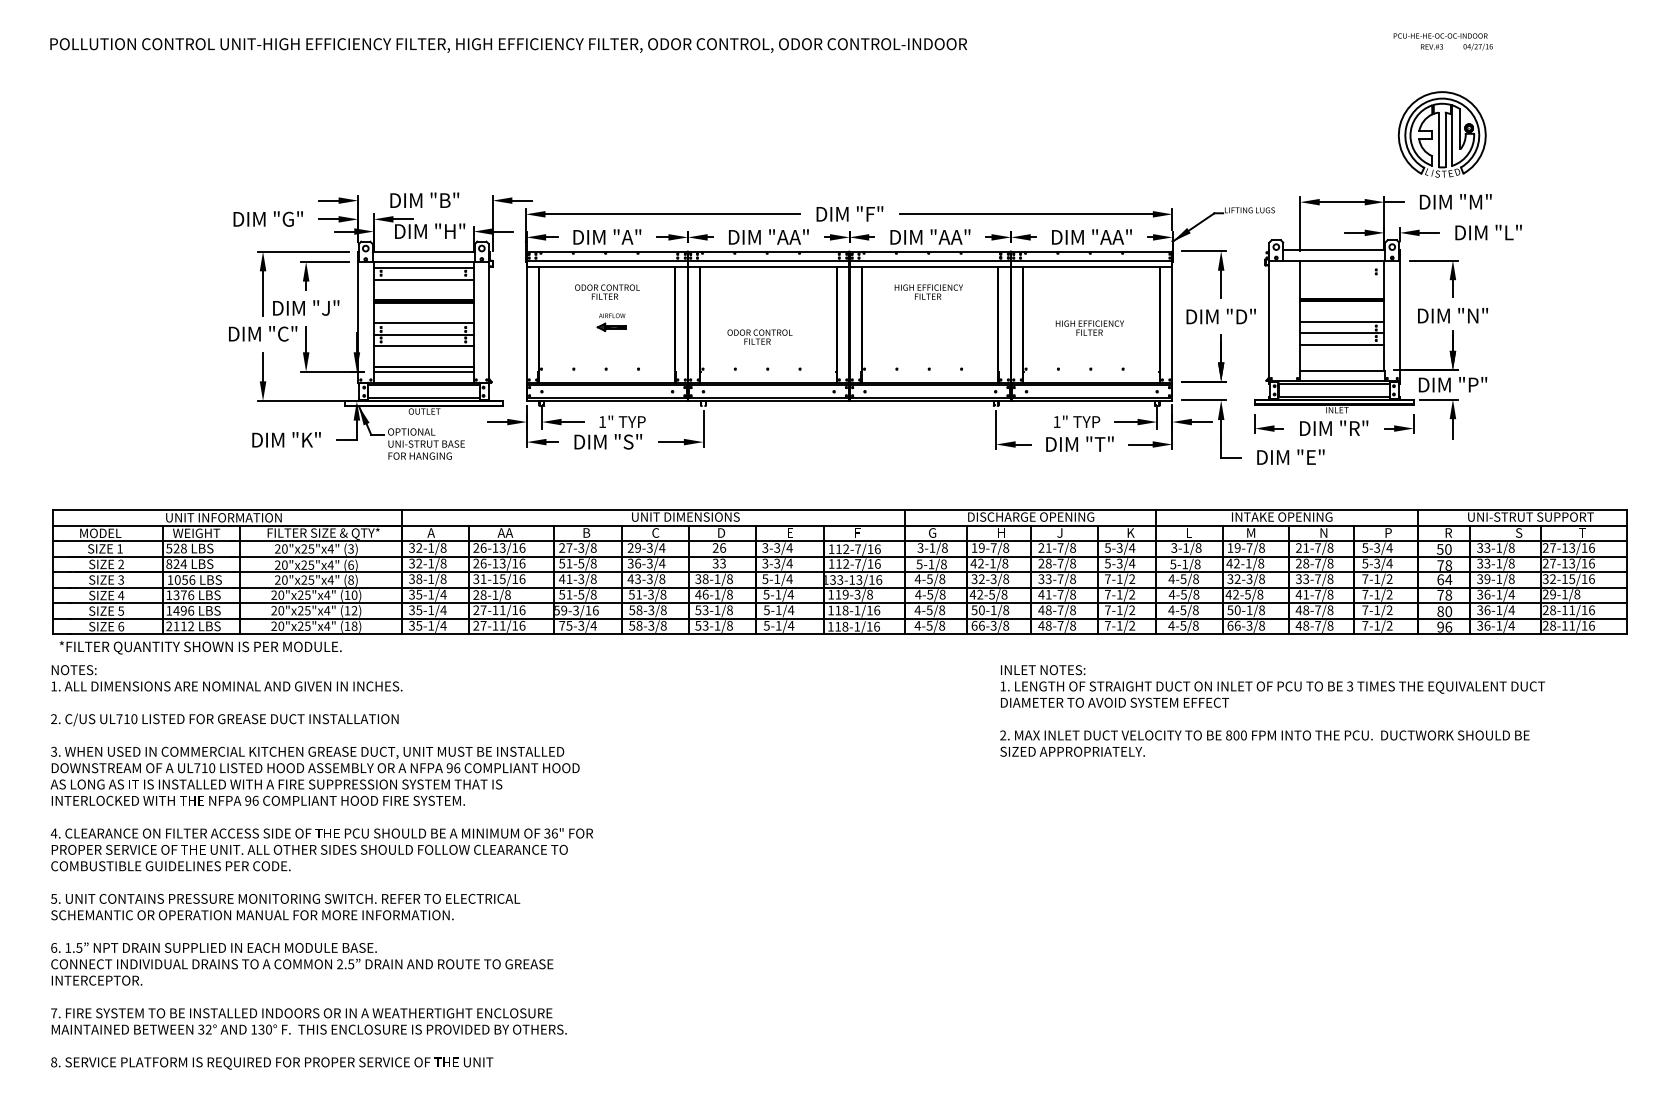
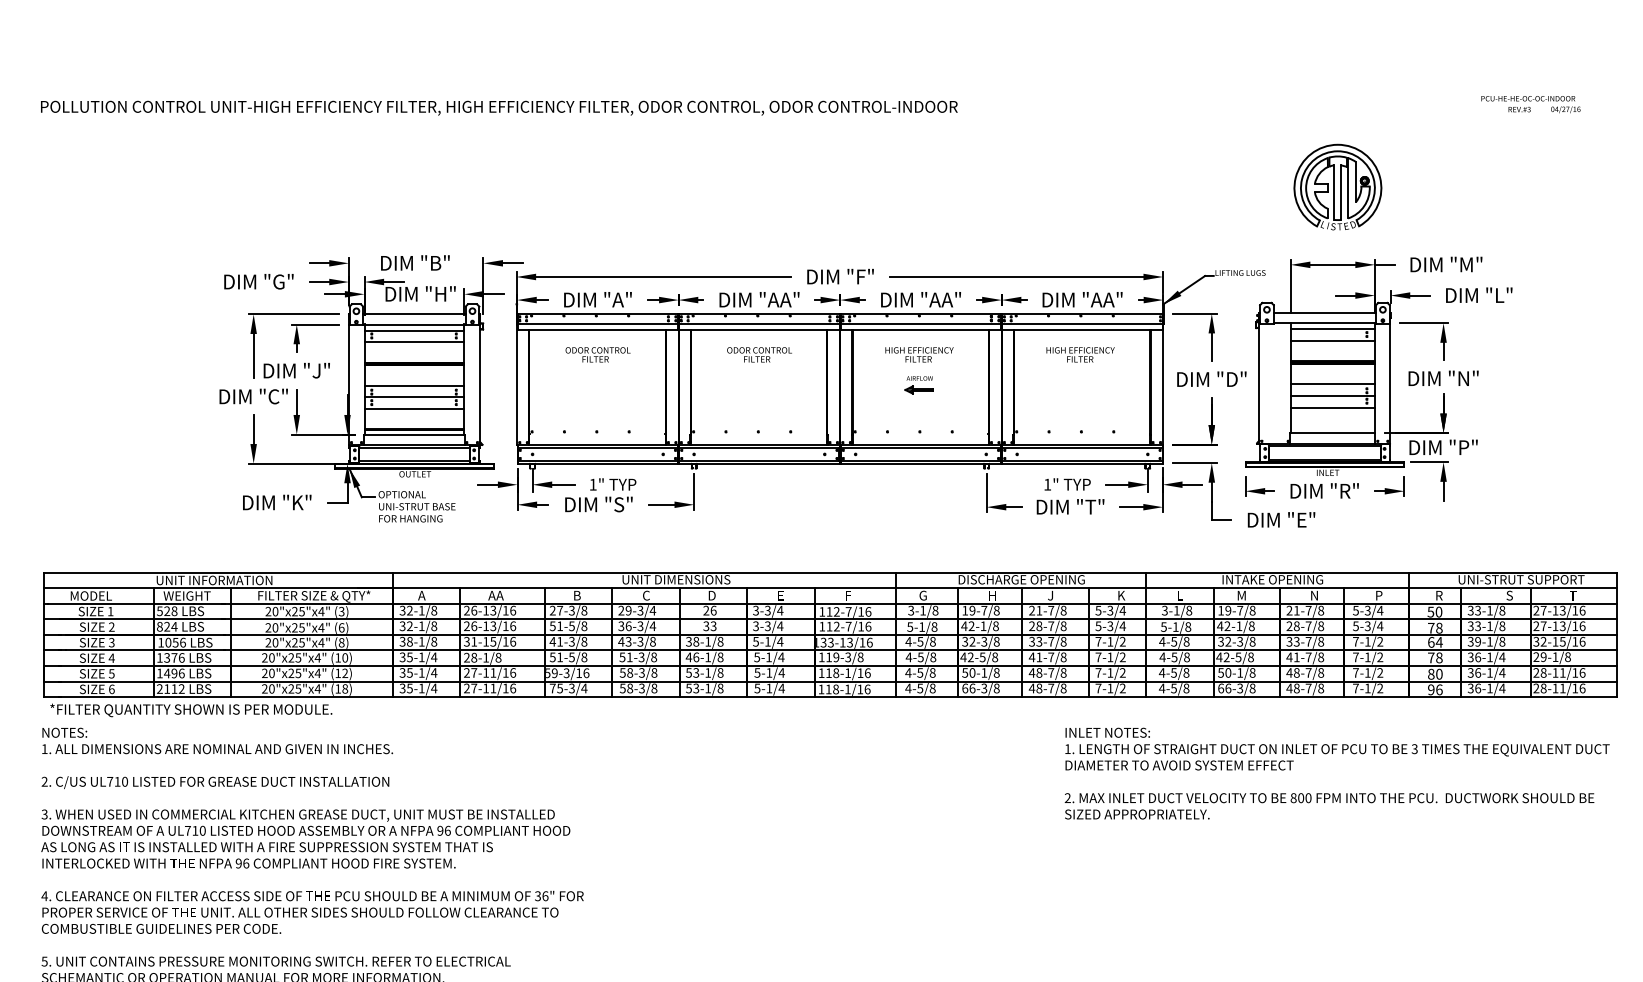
text: (1442, 41) -> (1530, 104), moved
part: (1441, 134) -> (1337, 187), moved
line: (1342, 266) -> (1333, 329), added
line: (1342, 278) -> (1333, 341), added
part: (611, 322) -> (919, 385), moved
text: (1089, 327) -> (1080, 354), moved
text: (759, 336) -> (759, 354), moved
text: (1272, 710) -> (1337, 773), moved

